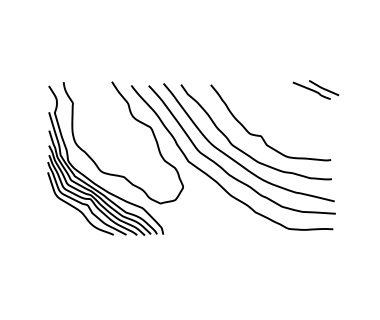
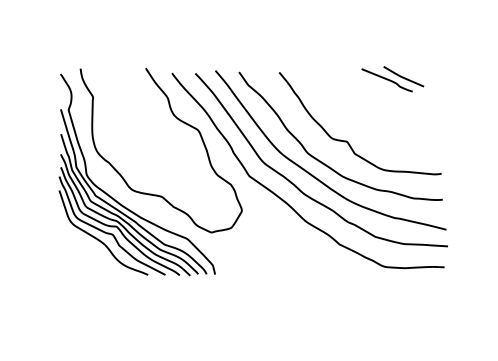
part: (315, 89) -> (392, 78), moved

